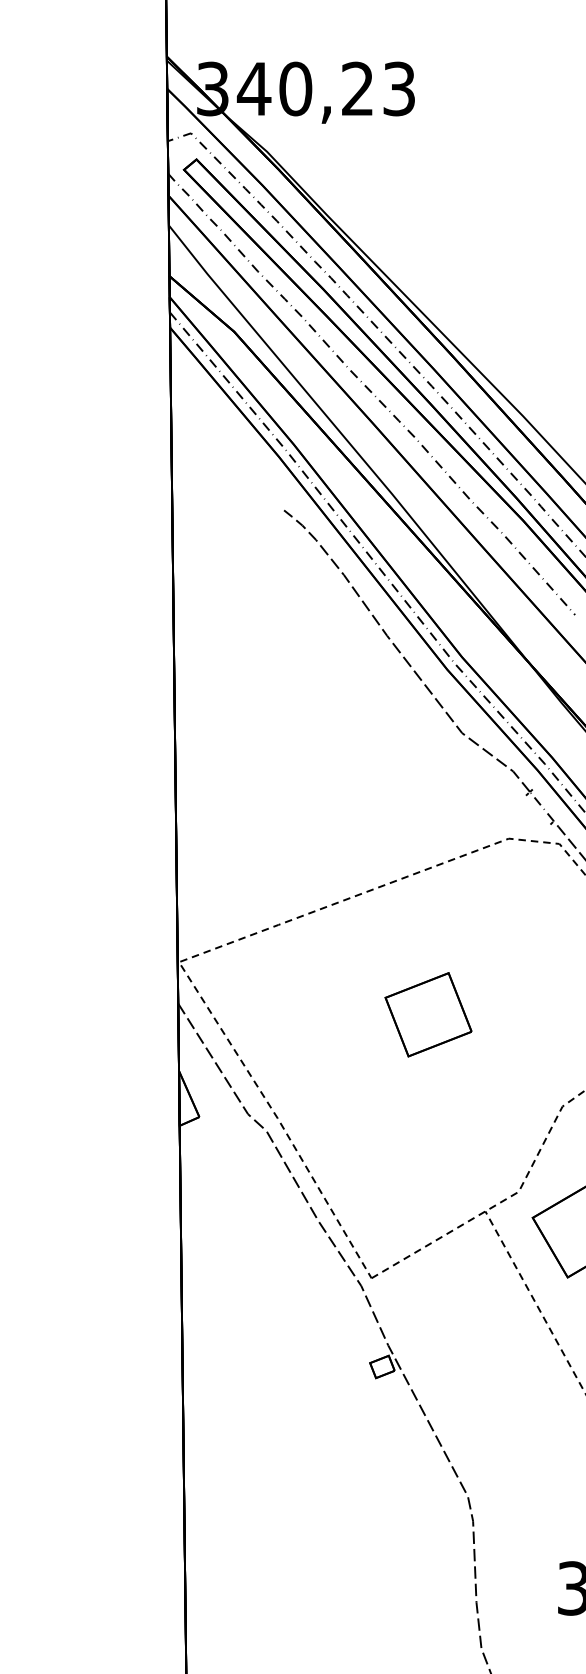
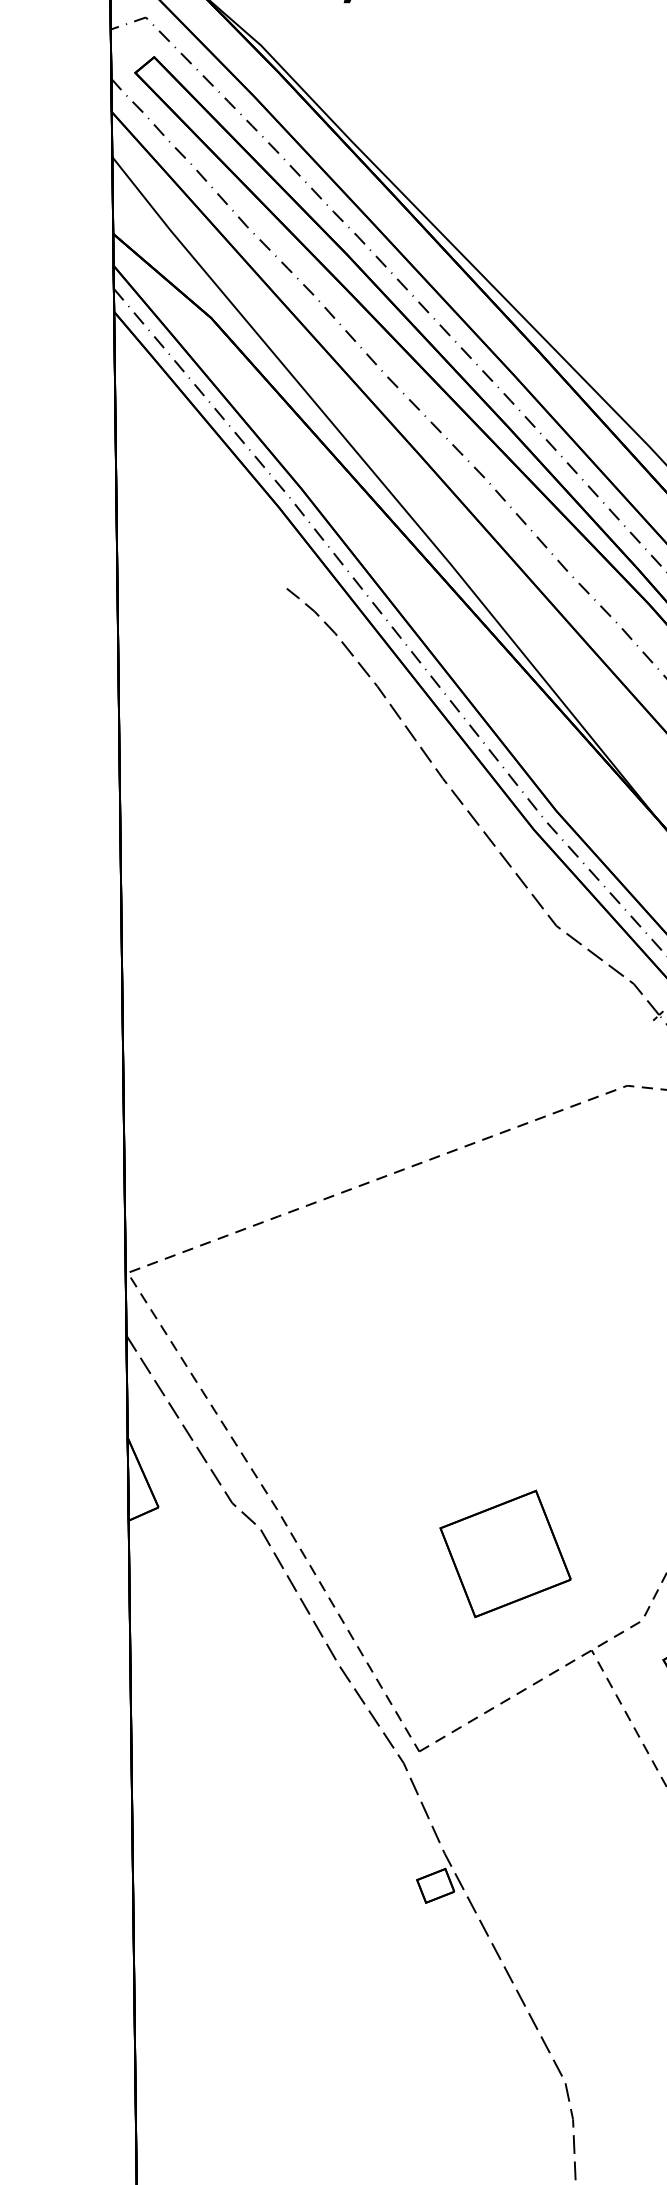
part: (428, 1014) -> (505, 1553), moved

